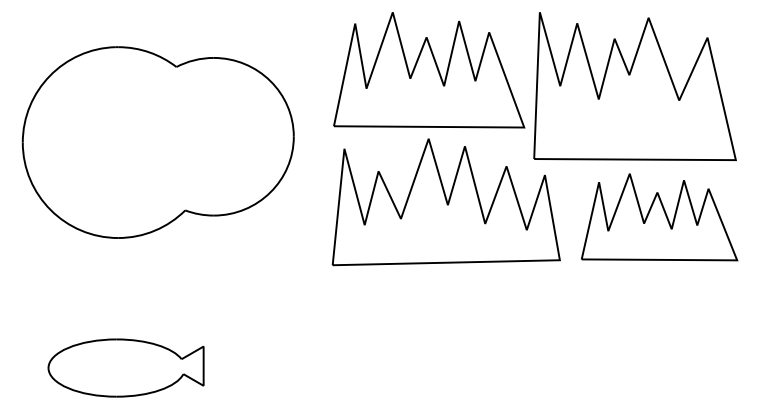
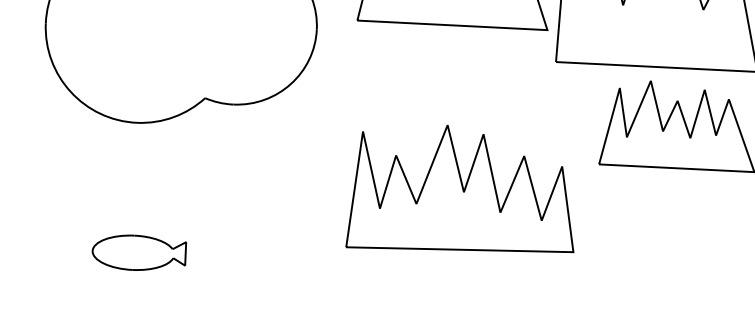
part: (445, 202) -> (461, 189), moved
part: (125, 367) -> (138, 252), size x0.6

